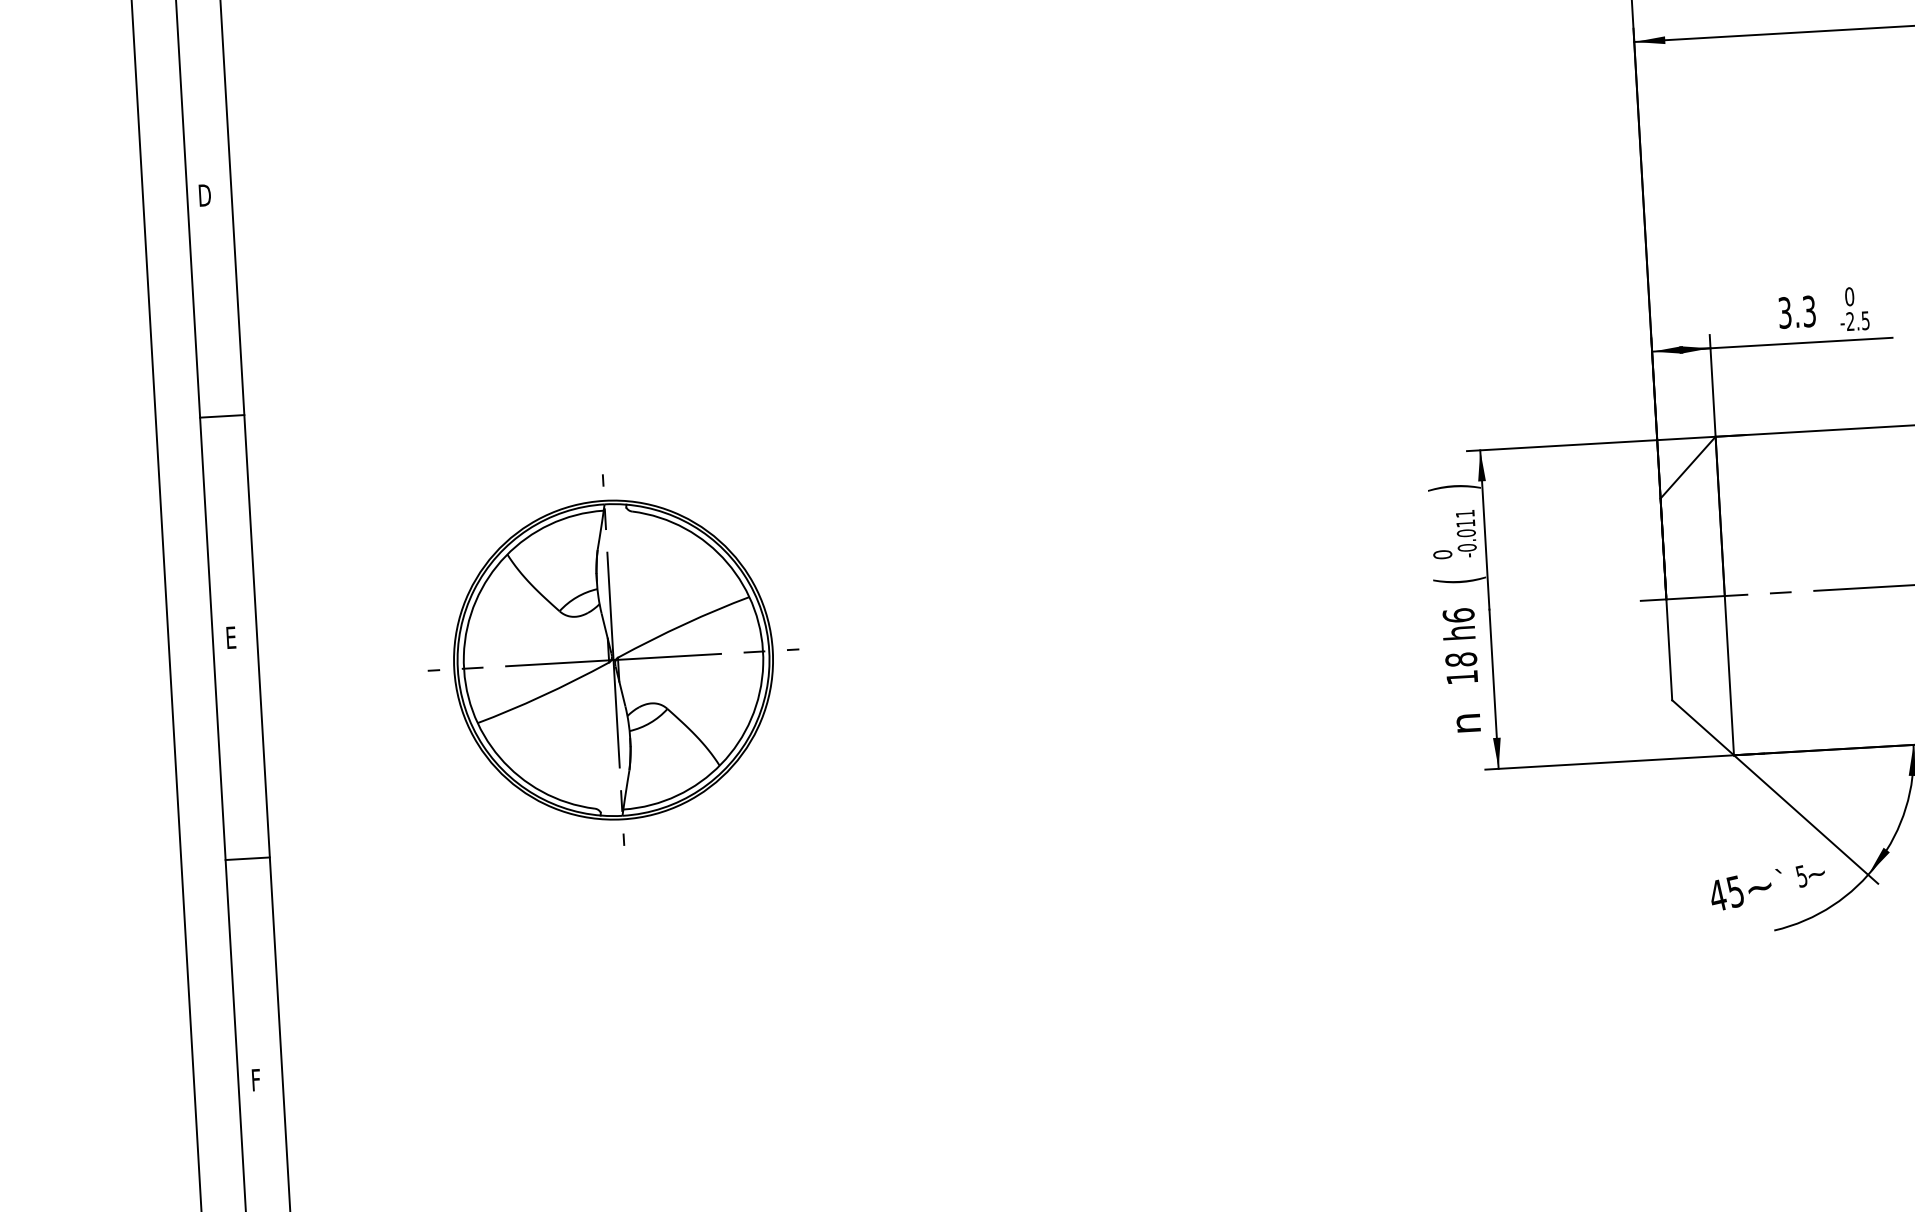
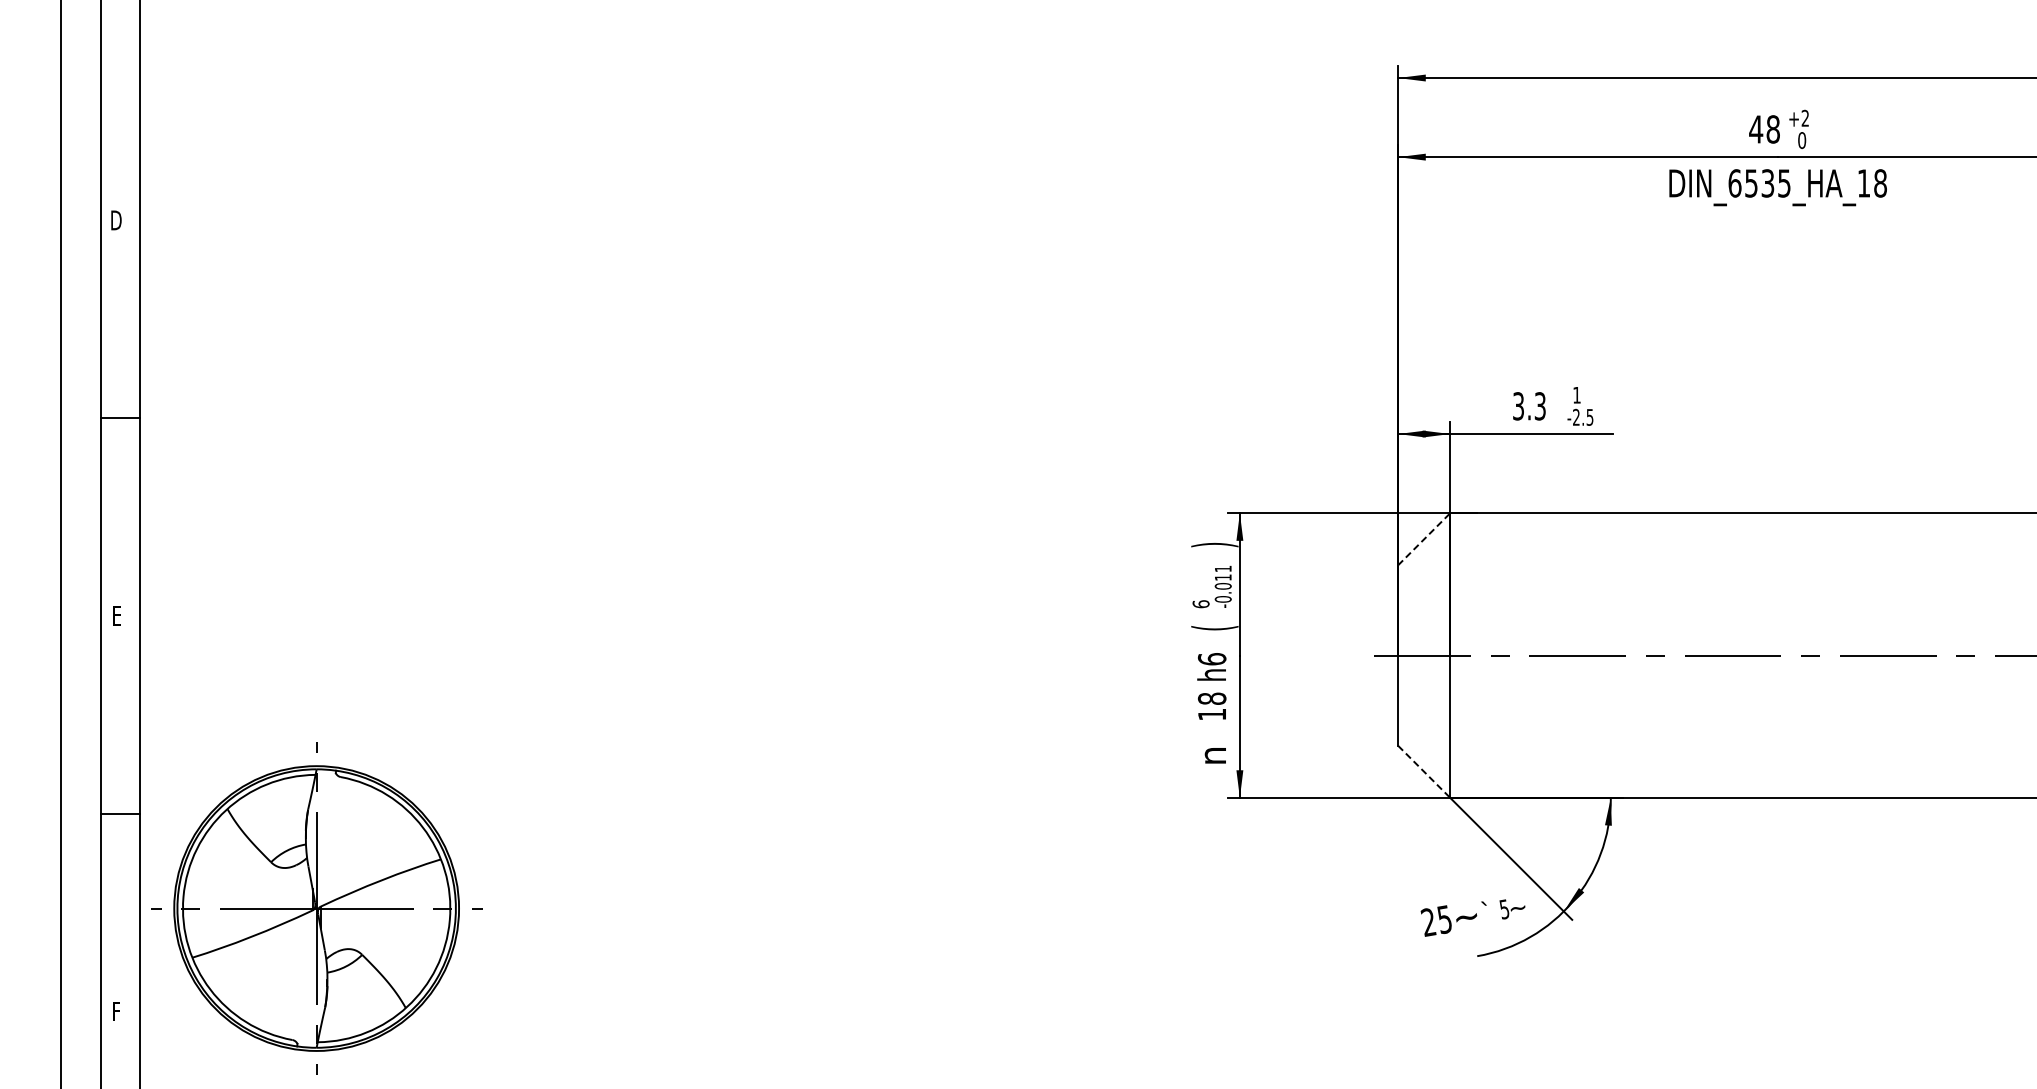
text: (1849, 295) -> (1576, 394), 0 -> 1
line: (1688, 467) -> (1424, 539), solid -> dashed
text: (1442, 555) -> (1200, 604), 0 -> 6
part: (613, 660) -> (316, 908), moved
line: (1703, 727) -> (1424, 771), solid -> dashed
text: (1717, 895) -> (1428, 922), 45 -> 25

